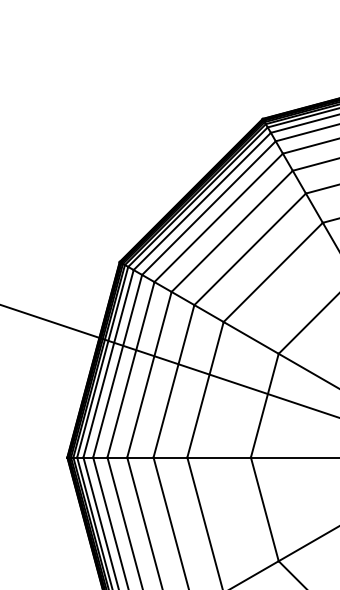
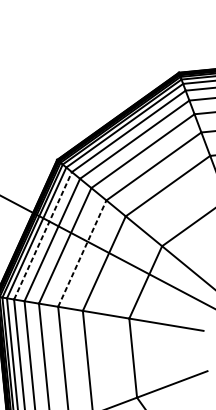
line: (117, 365) -> (42, 235), solid -> dashed
line: (173, 381) -> (81, 253), solid -> dashed

